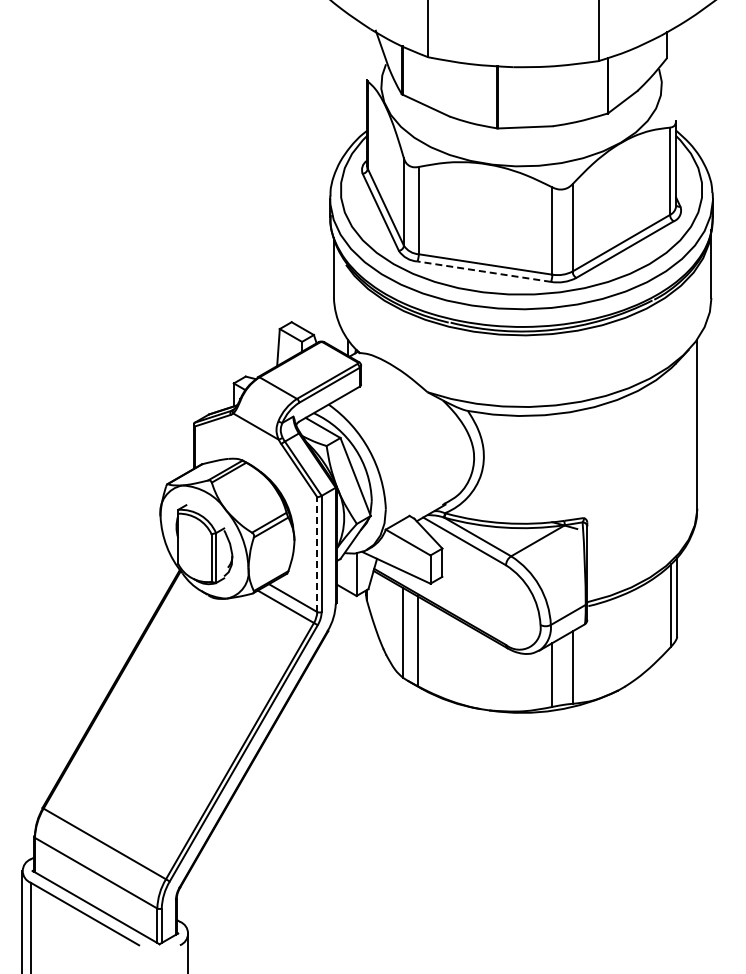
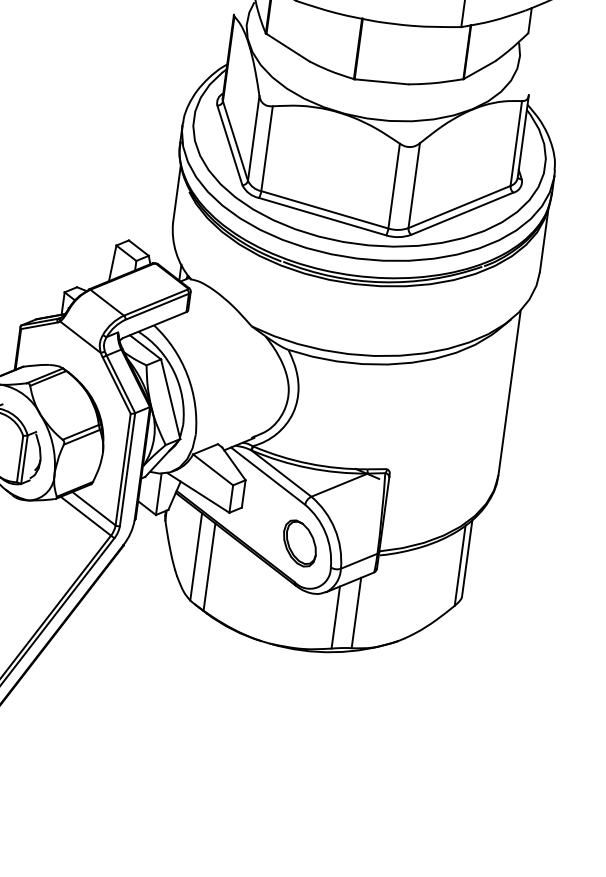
line: (484, 271) -> (322, 216), dashed -> solid
line: (317, 554) -> (123, 469), dashed -> solid
part: (505, 604) -> (299, 542), added

